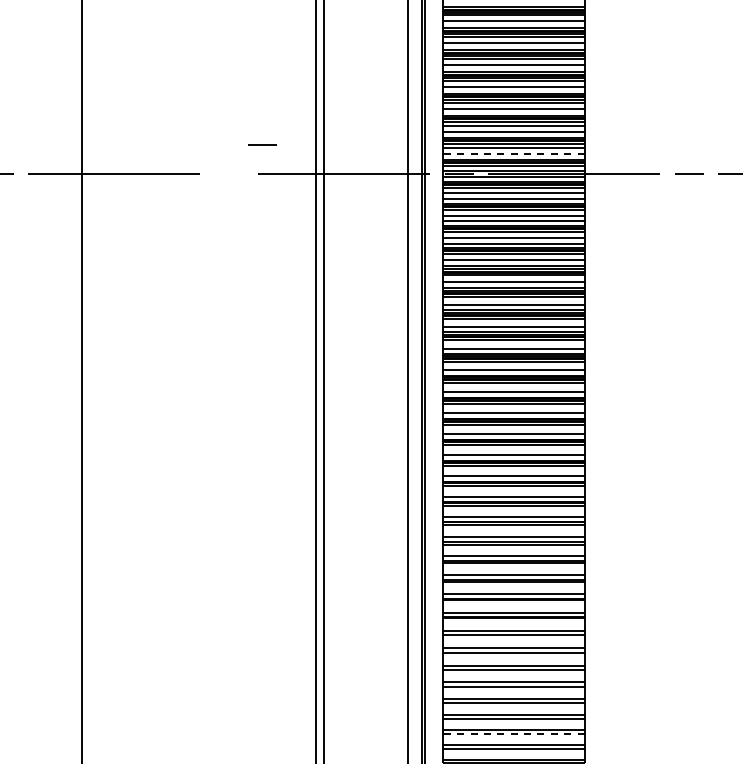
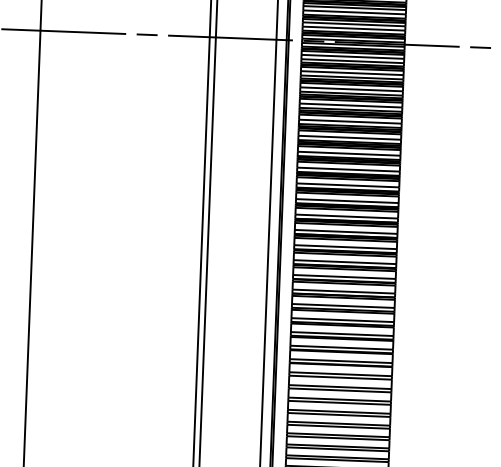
line: (262, 144) -> (147, 34), moved
line: (513, 154) -> (353, 28), dashed -> solid
line: (513, 734) -> (337, 449), dashed -> solid

